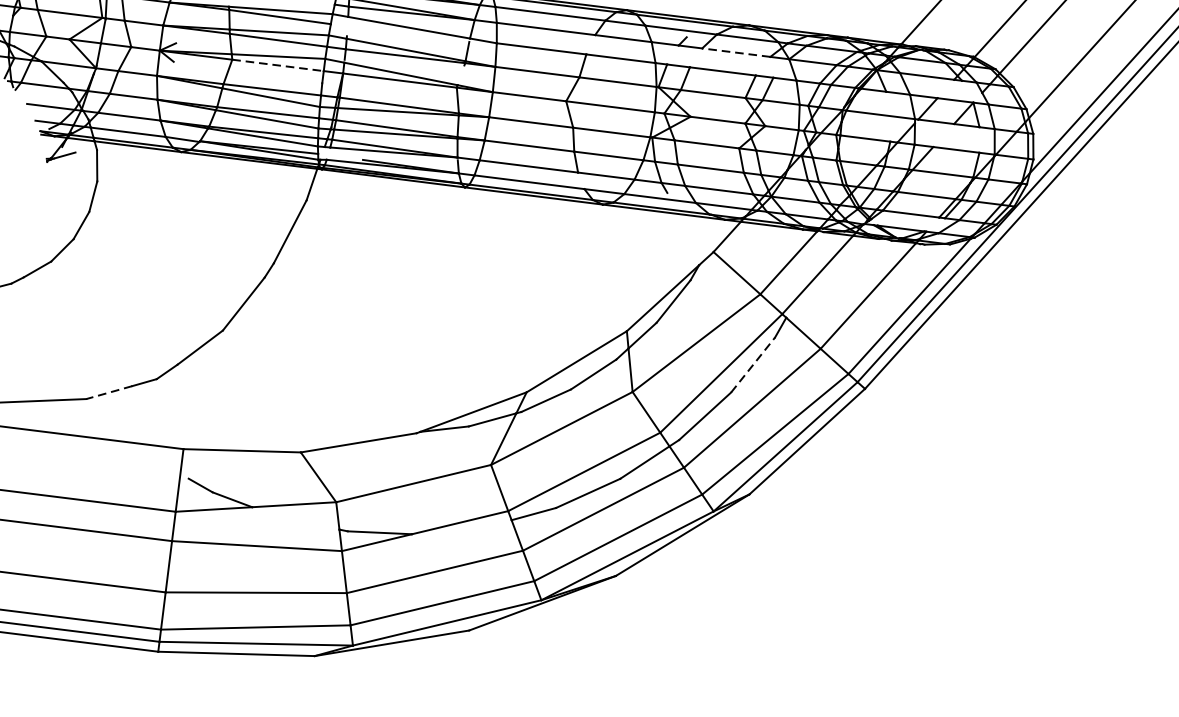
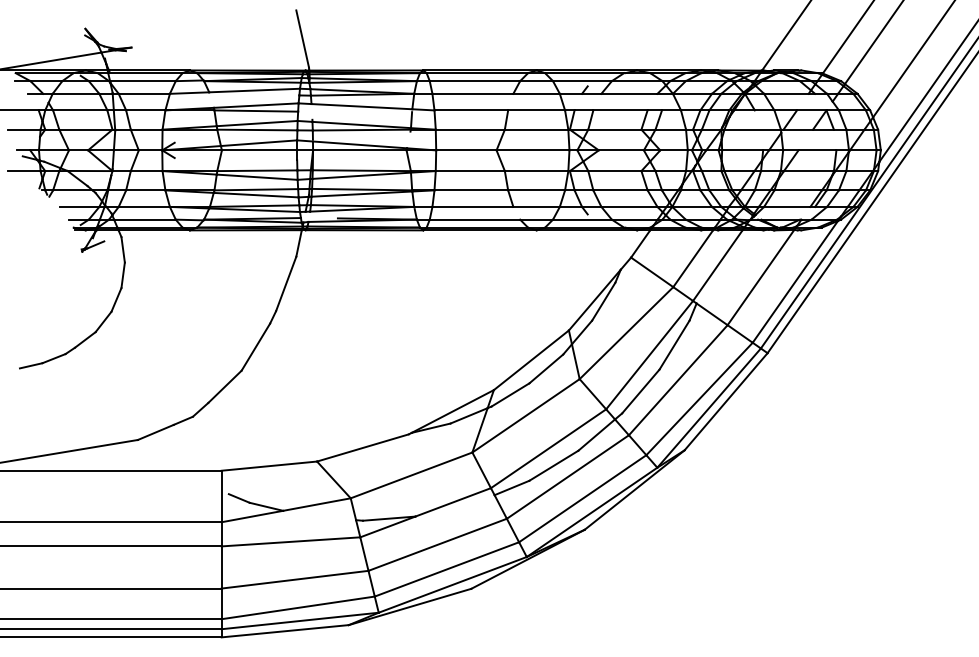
line: (735, 52) -> (628, 93), dashed -> solid
line: (277, 65) -> (259, 150), dashed -> solid
line: (753, 365) -> (674, 345), dashed -> solid
line: (108, 392) -> (155, 432), dashed -> solid

